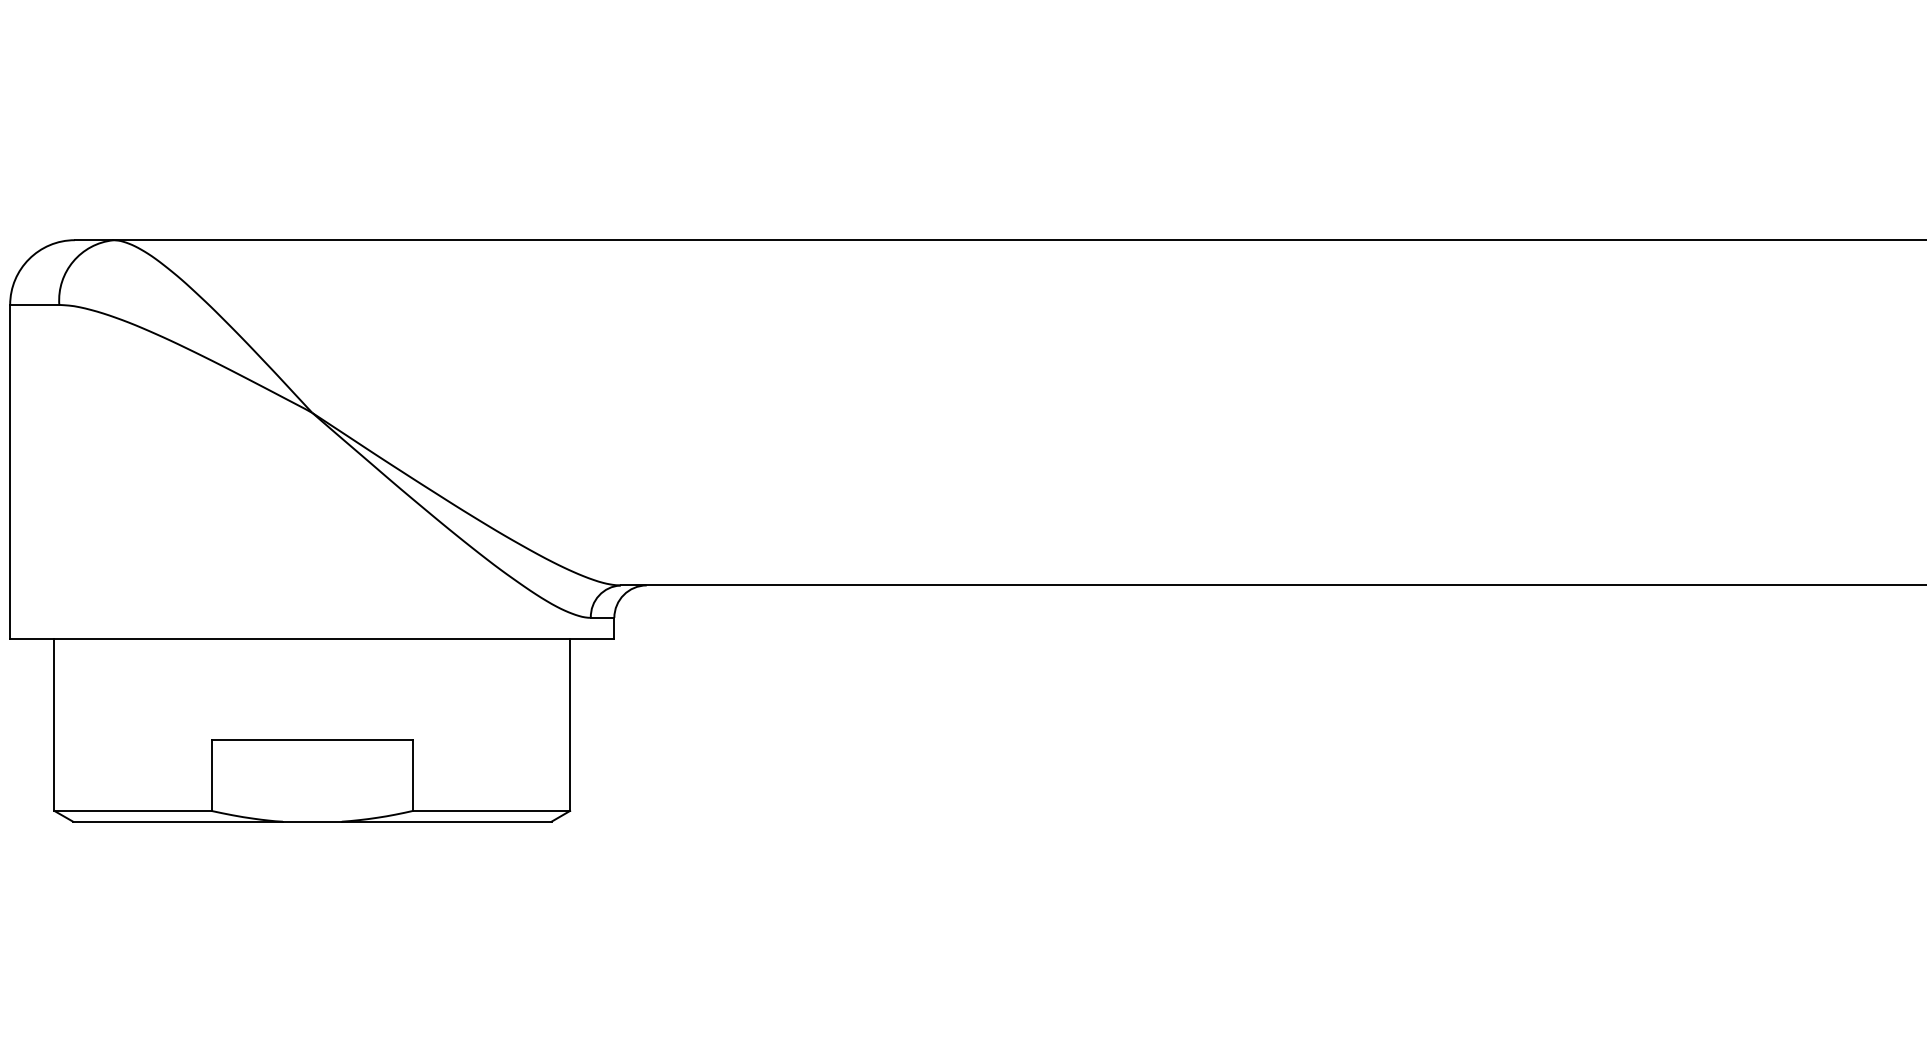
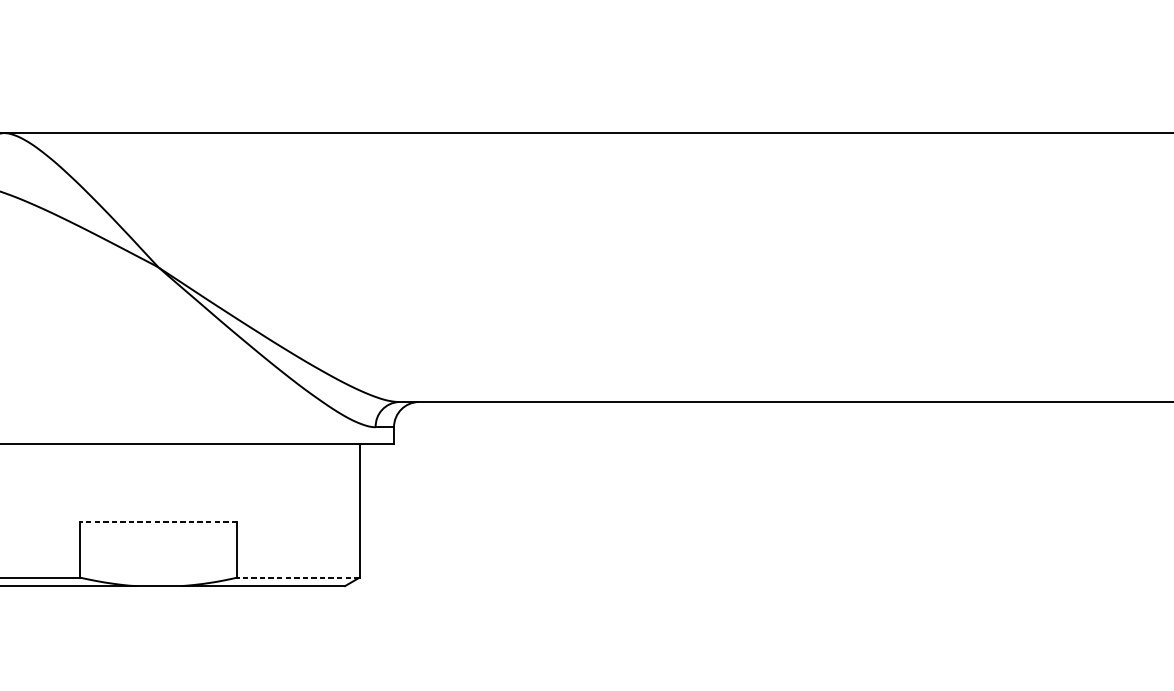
line: (312, 739) -> (158, 522), solid -> dashed
line: (491, 810) -> (298, 577), solid -> dashed

